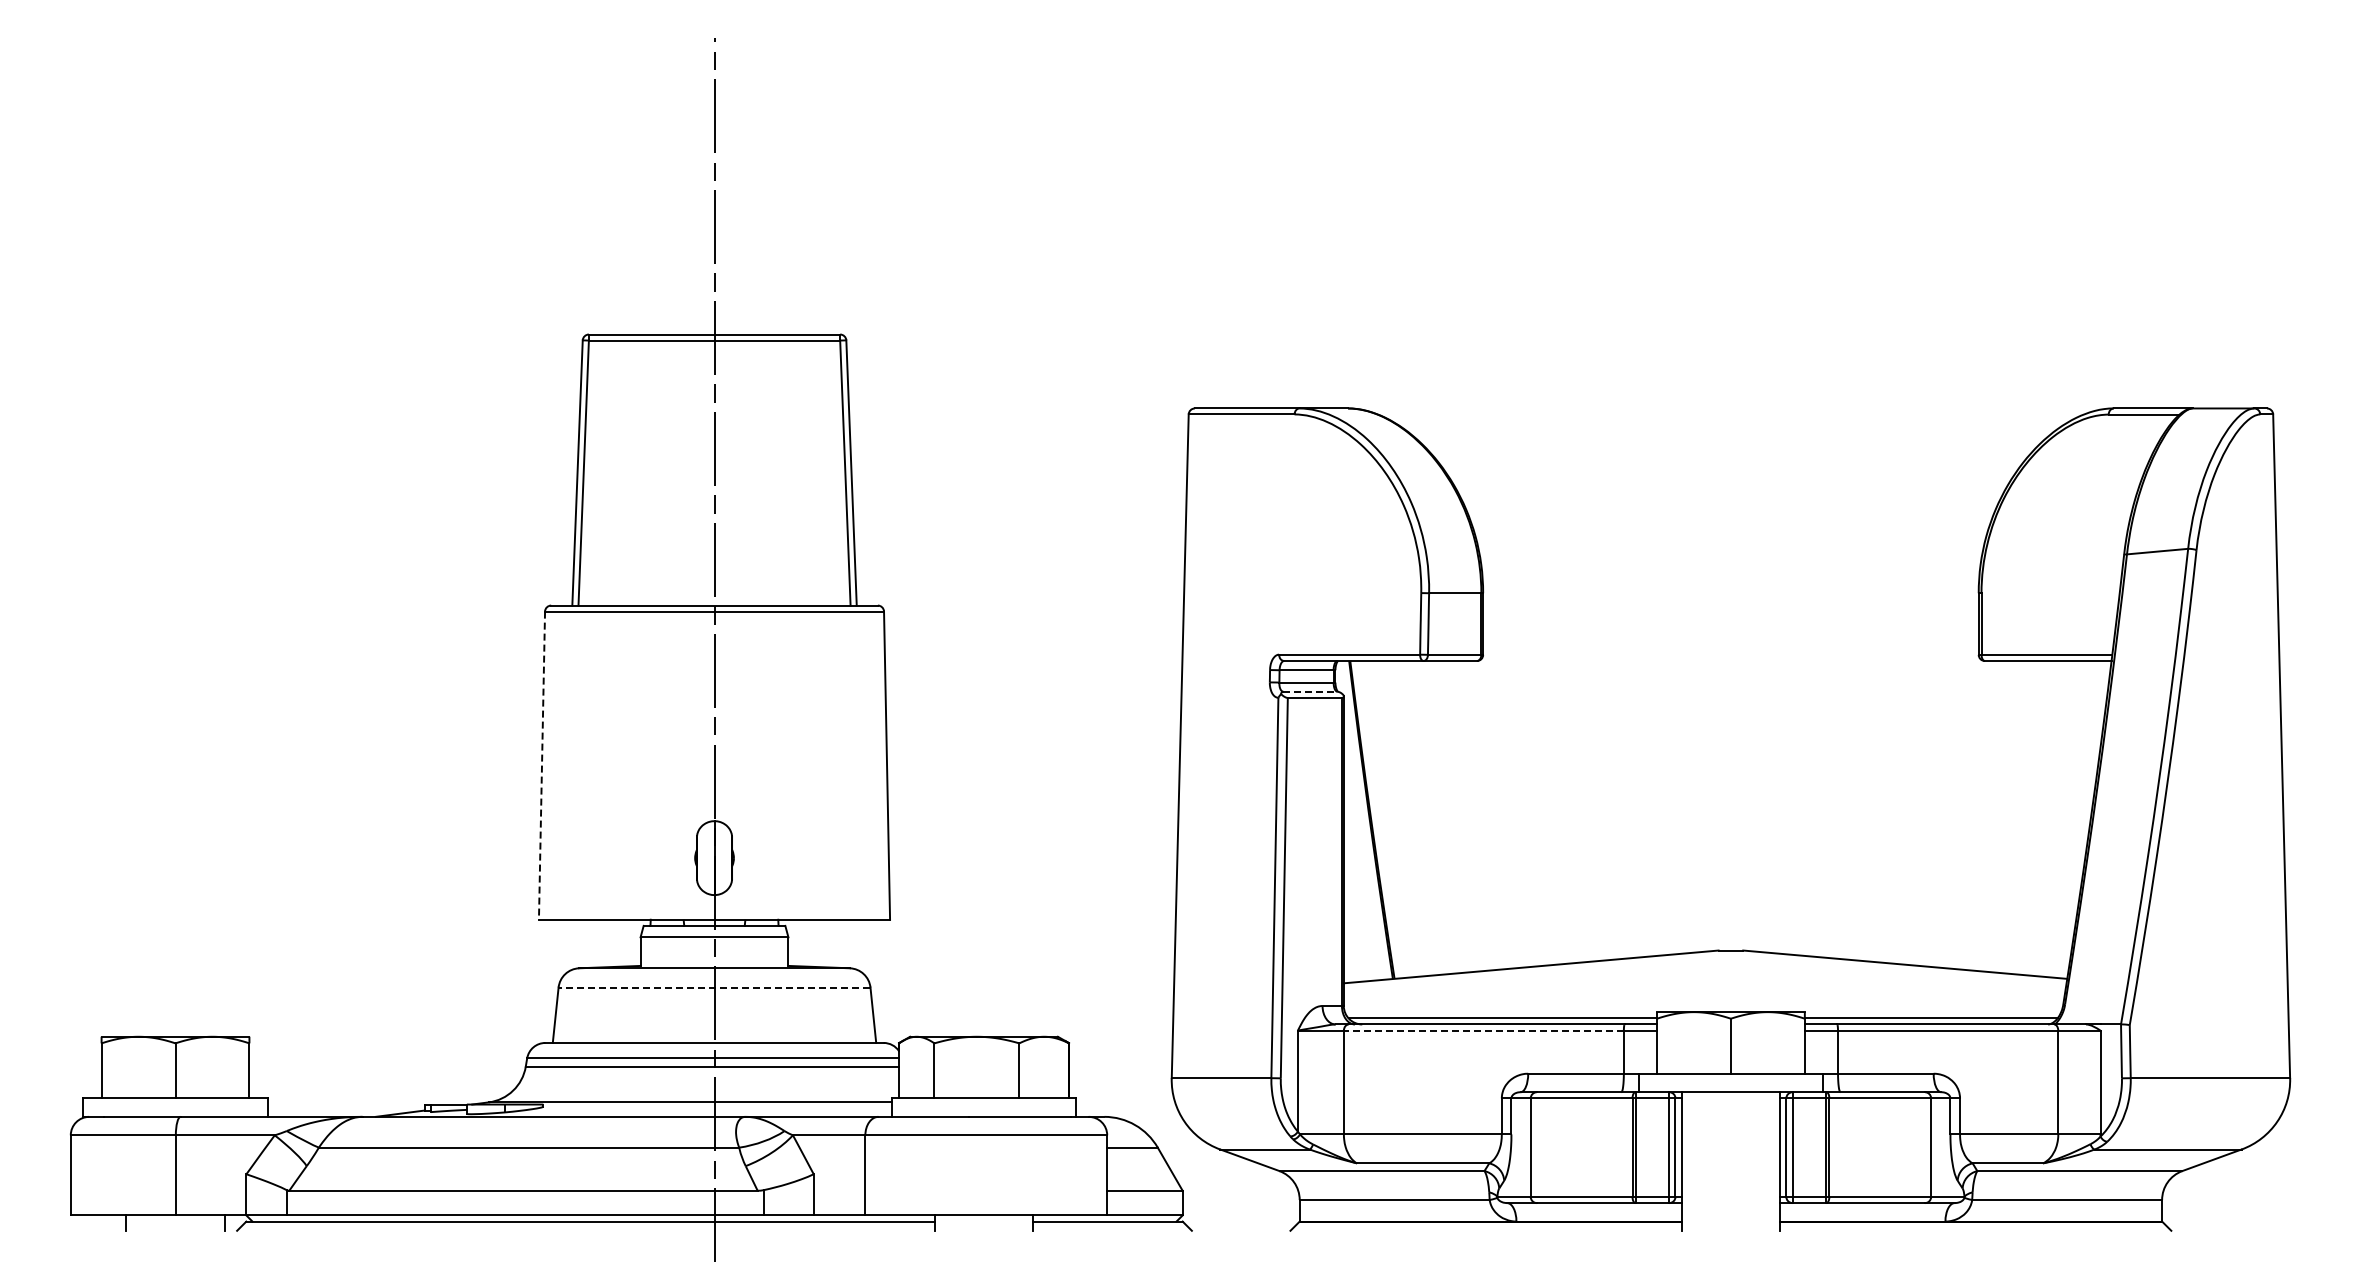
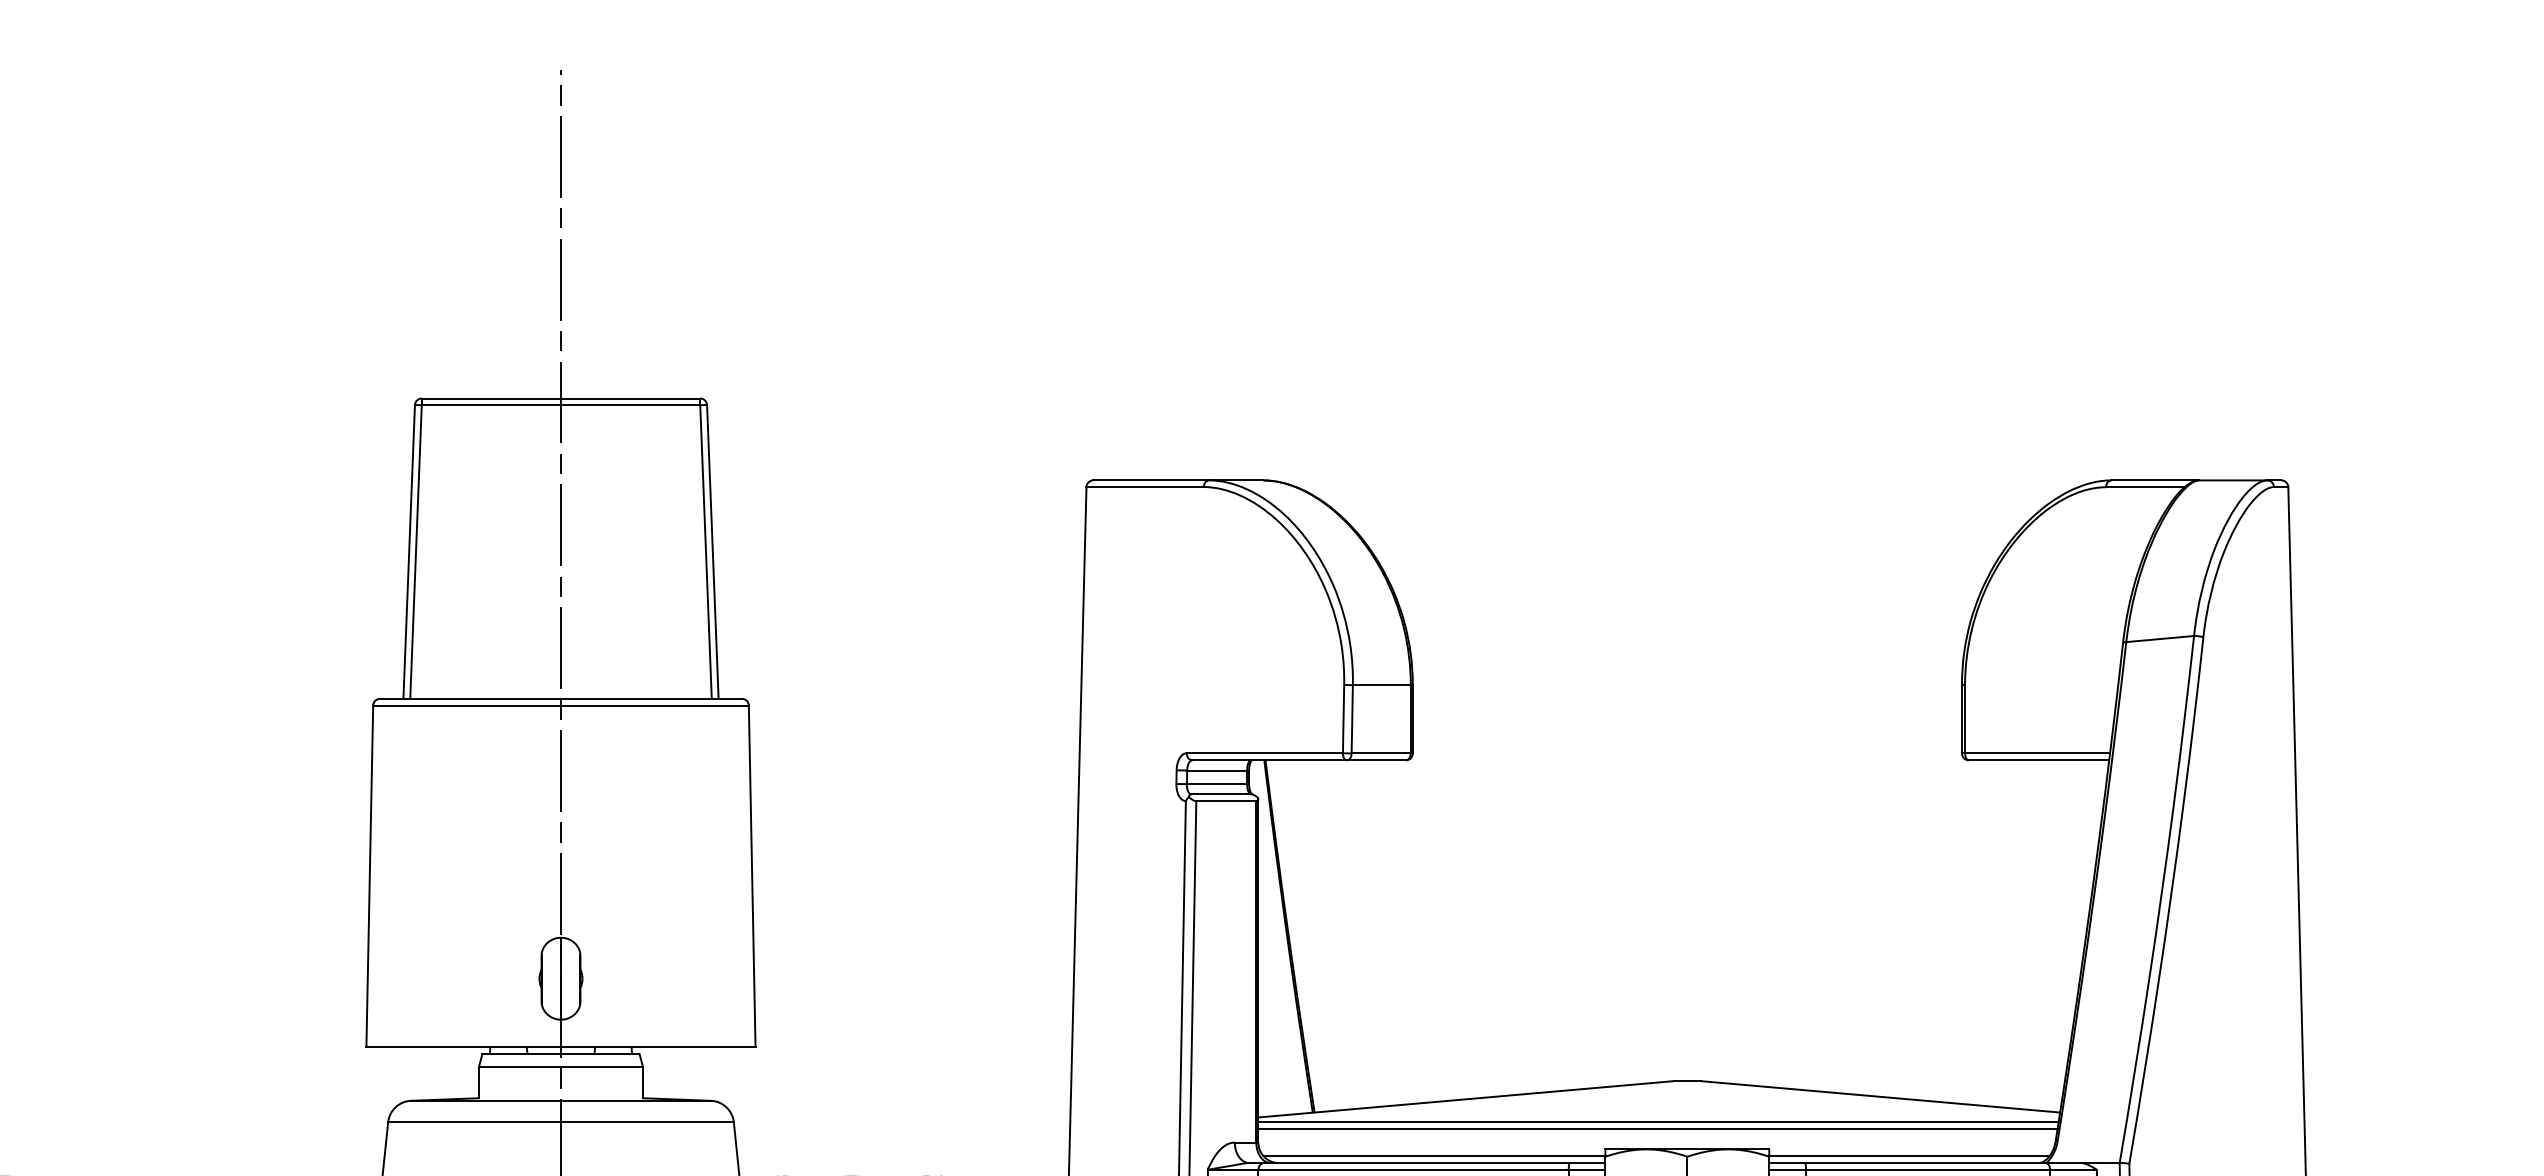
line: (1311, 691) -> (1222, 794), dashed -> solid
line: (541, 766) -> (369, 877), dashed -> solid
line: (714, 987) -> (560, 1122), dashed -> solid
line: (1704, 987) -> (1658, 1122), added
line: (1703, 993) -> (1656, 1128), added
line: (1483, 1030) -> (1413, 1169), dashed -> solid

